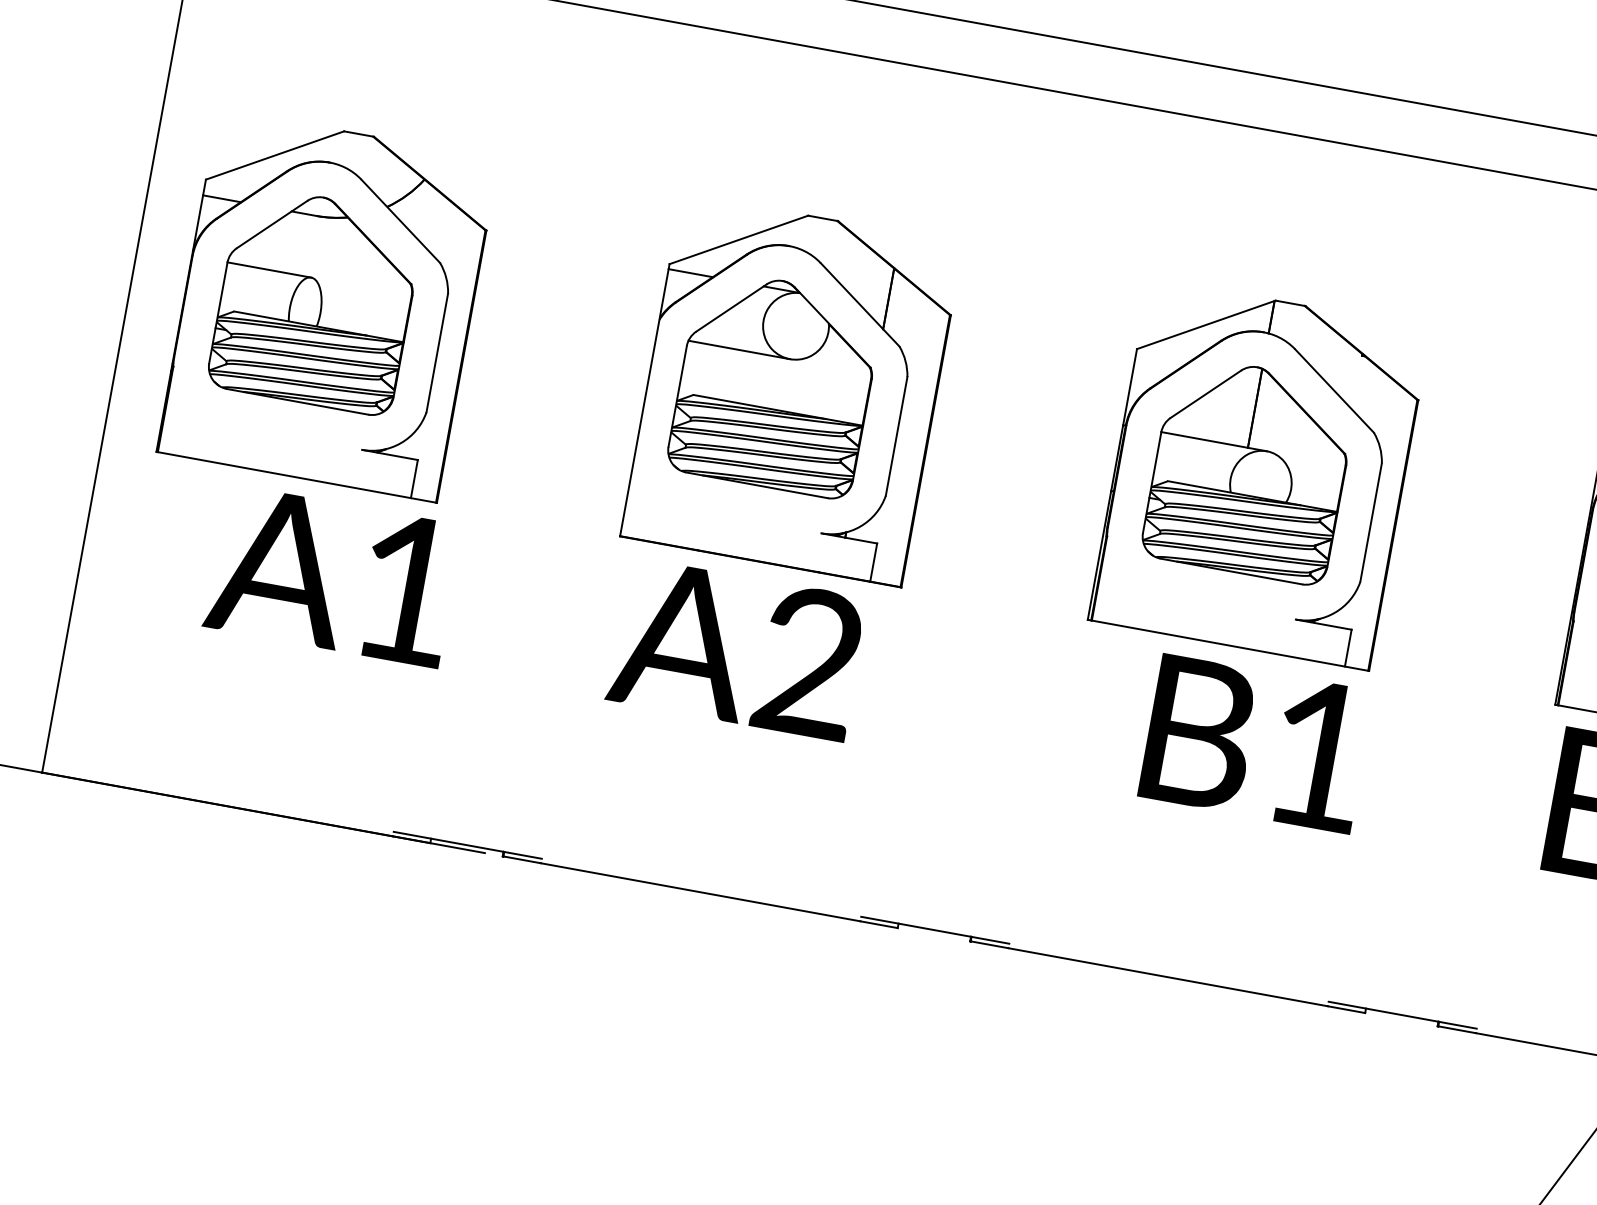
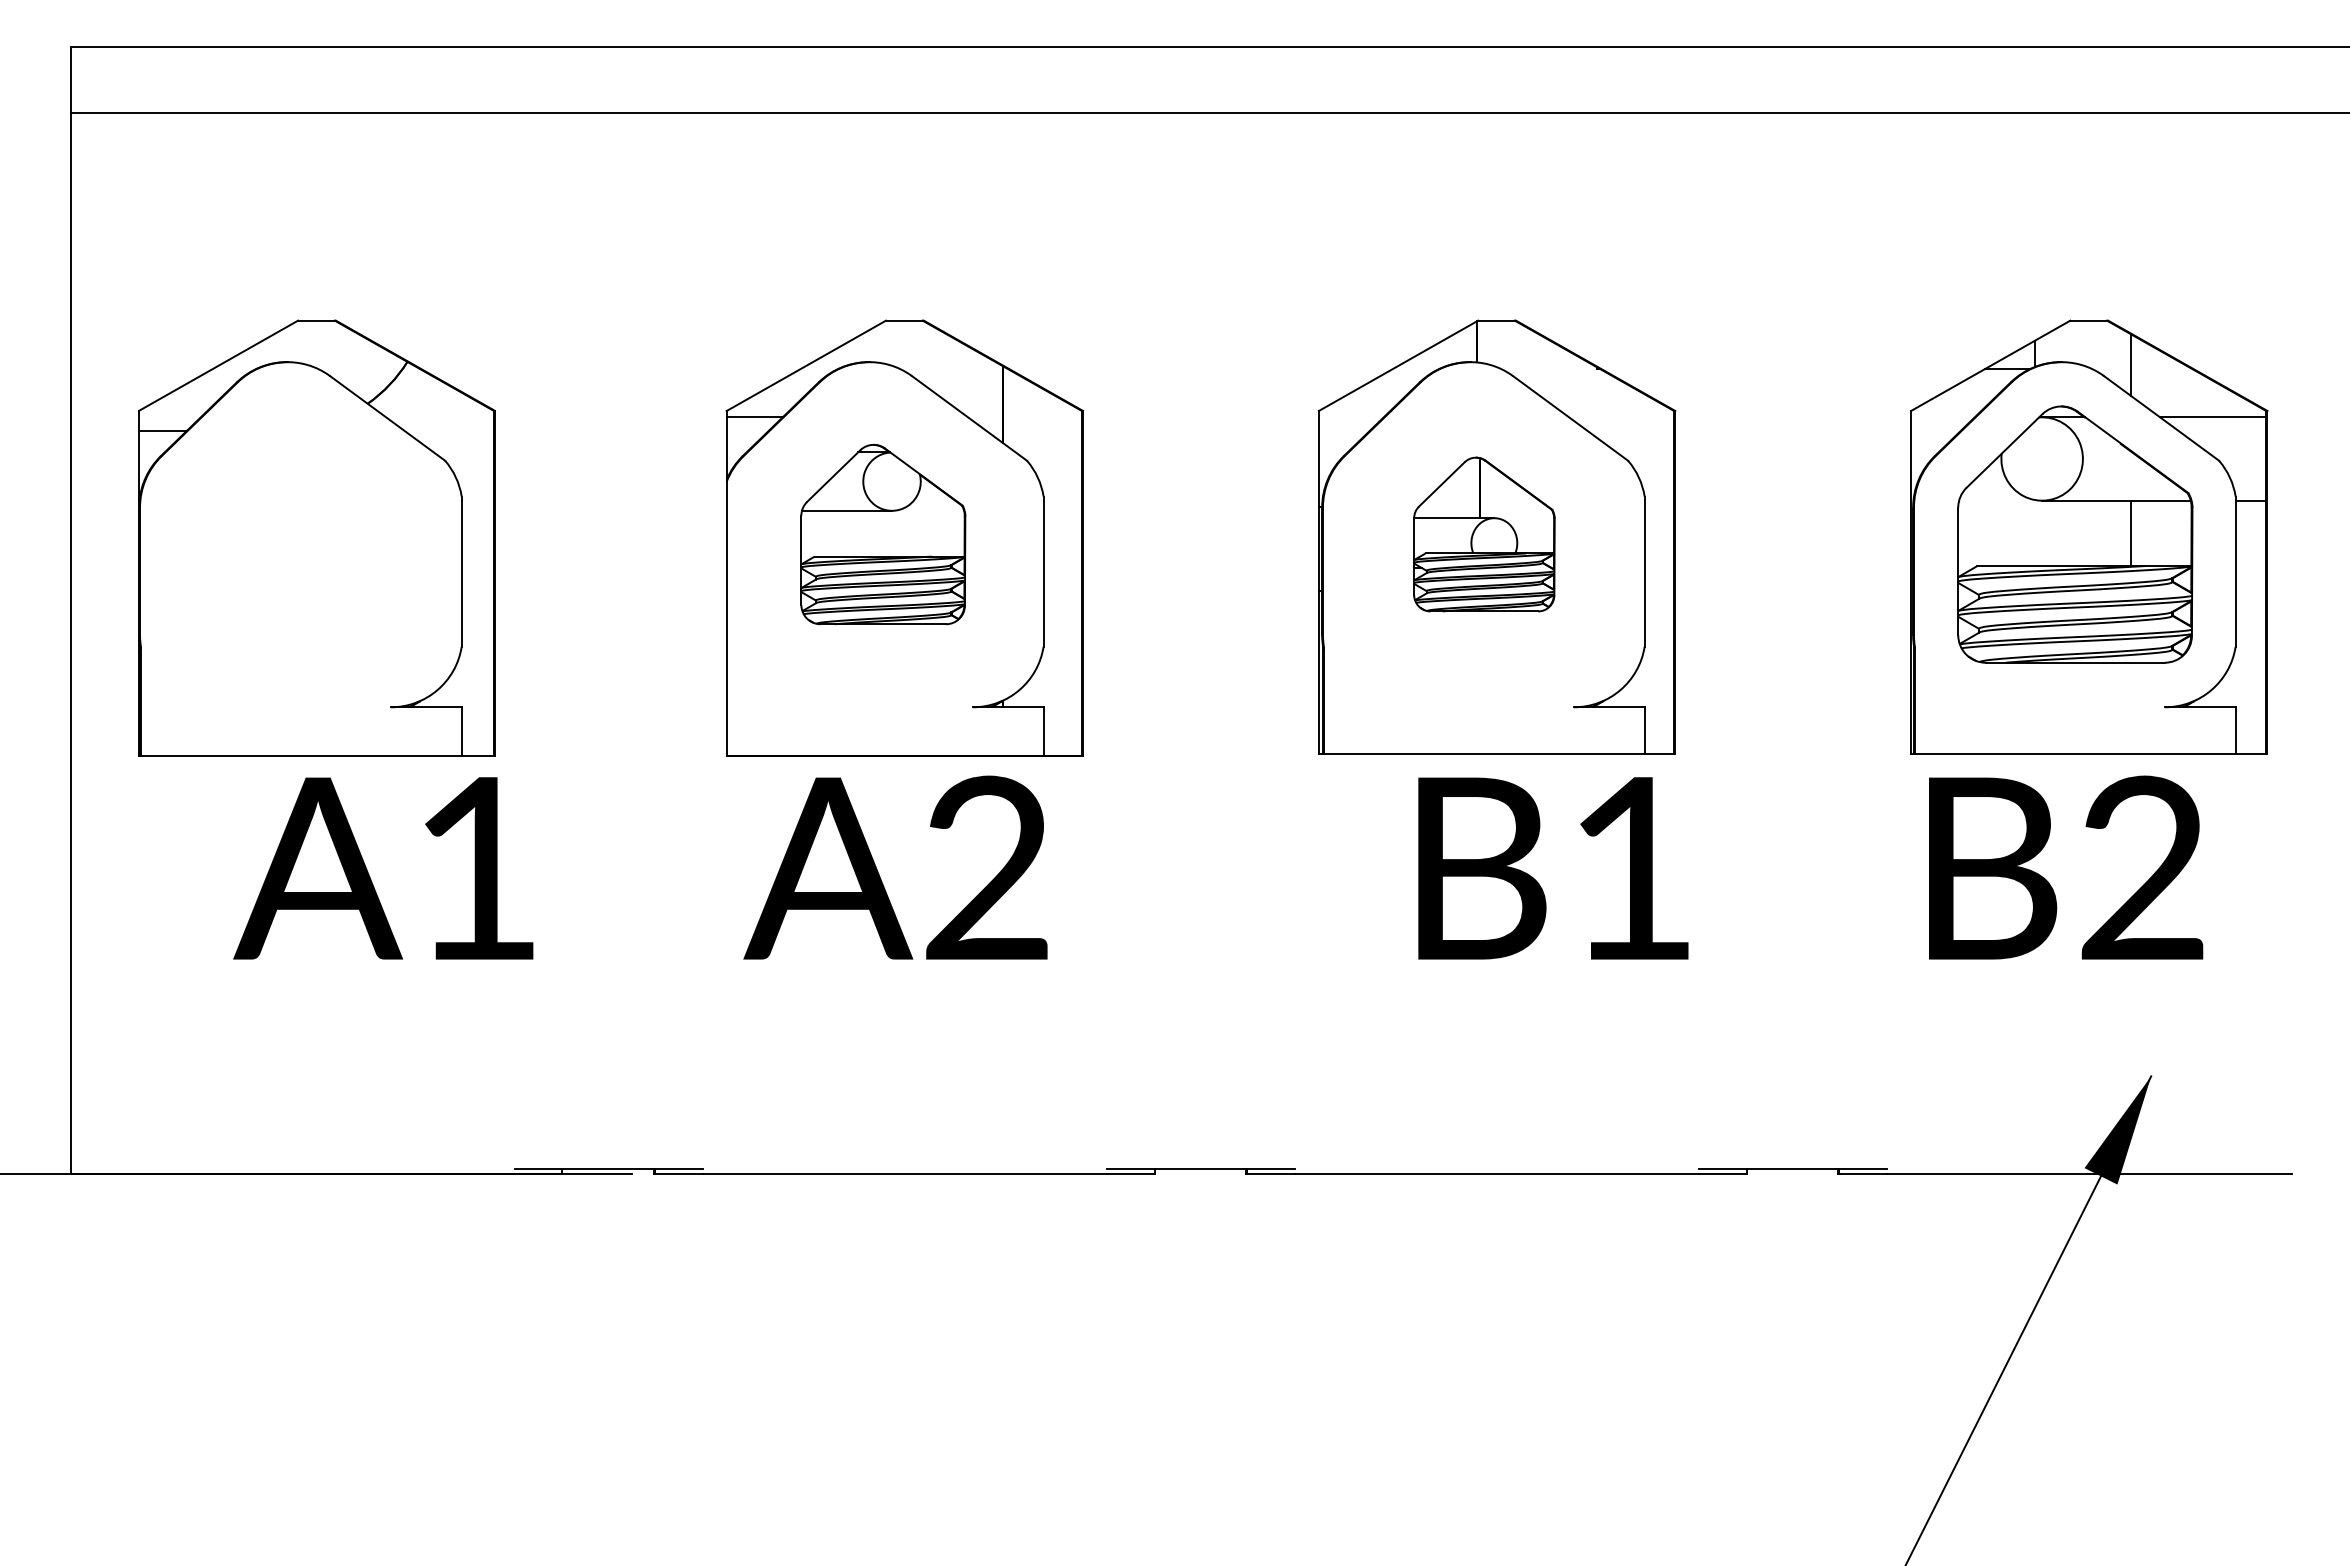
part: (316, 300) -> (301, 534), removed
part: (775, 384) -> (883, 534), size x0.7
part: (1250, 470) -> (1484, 534), size x0.6

